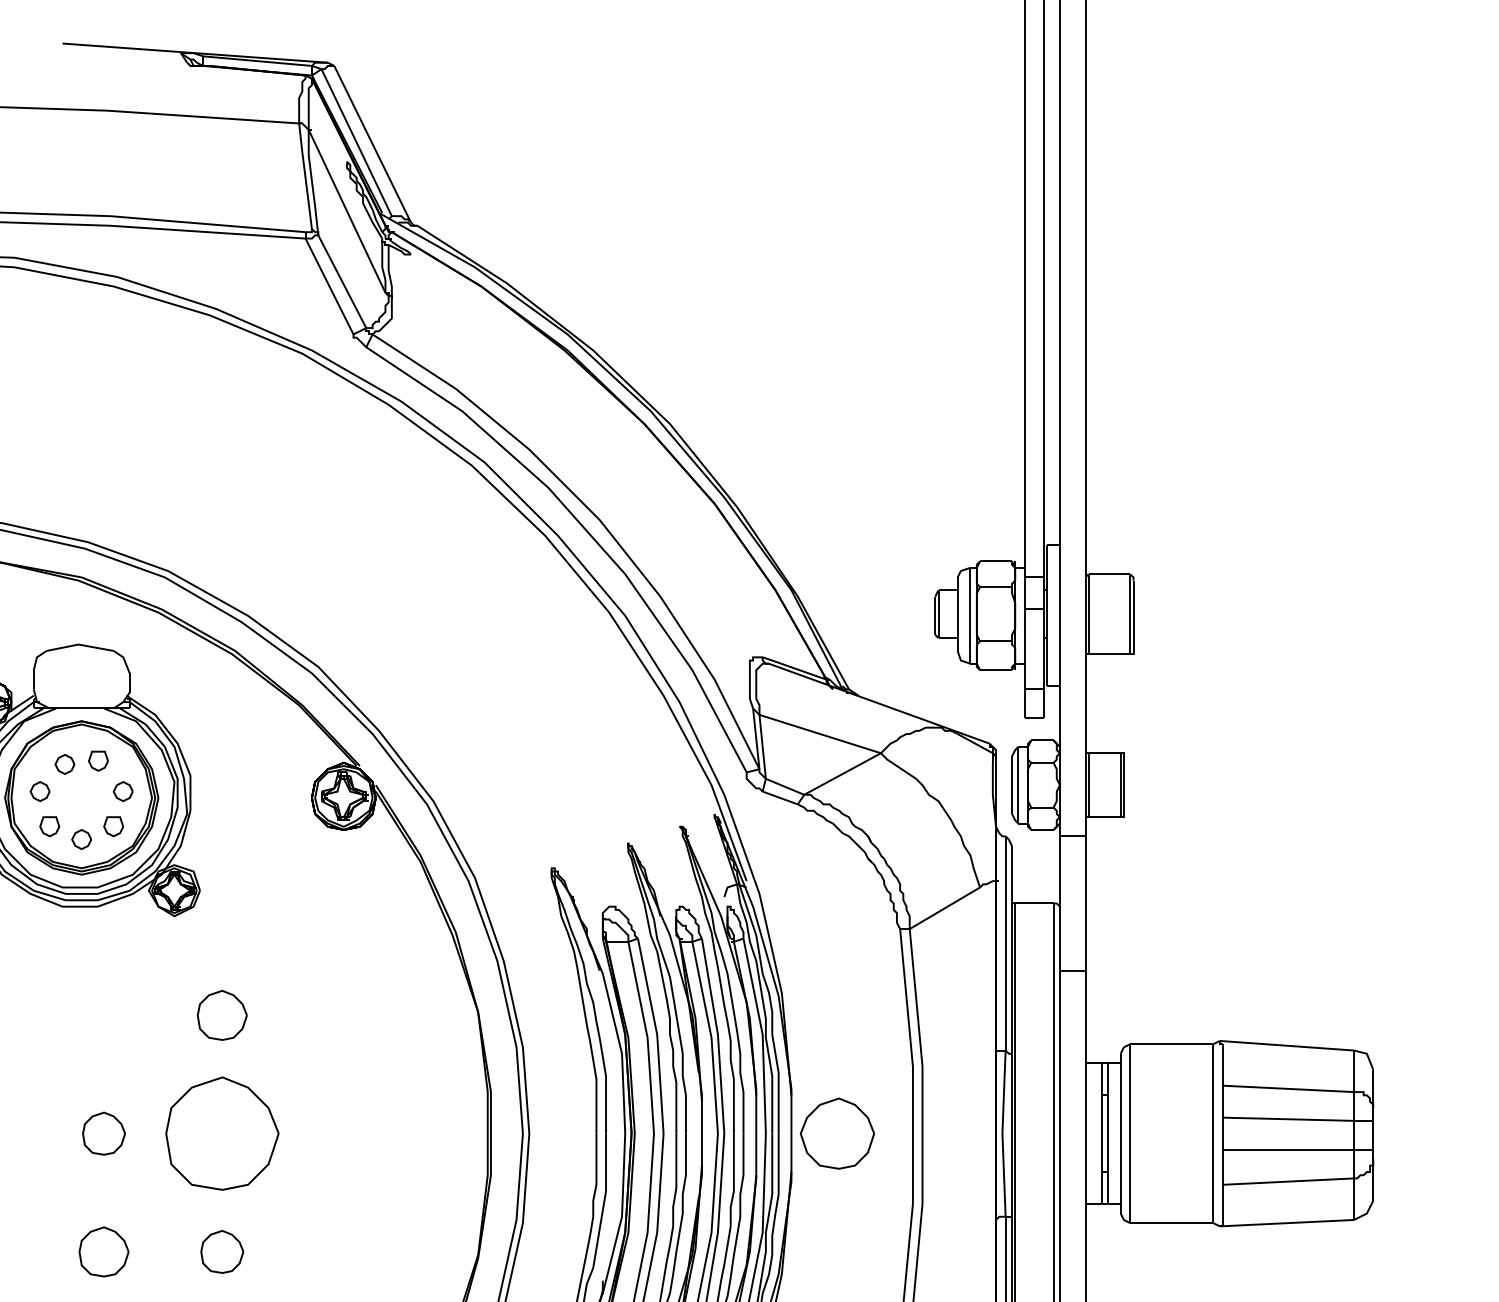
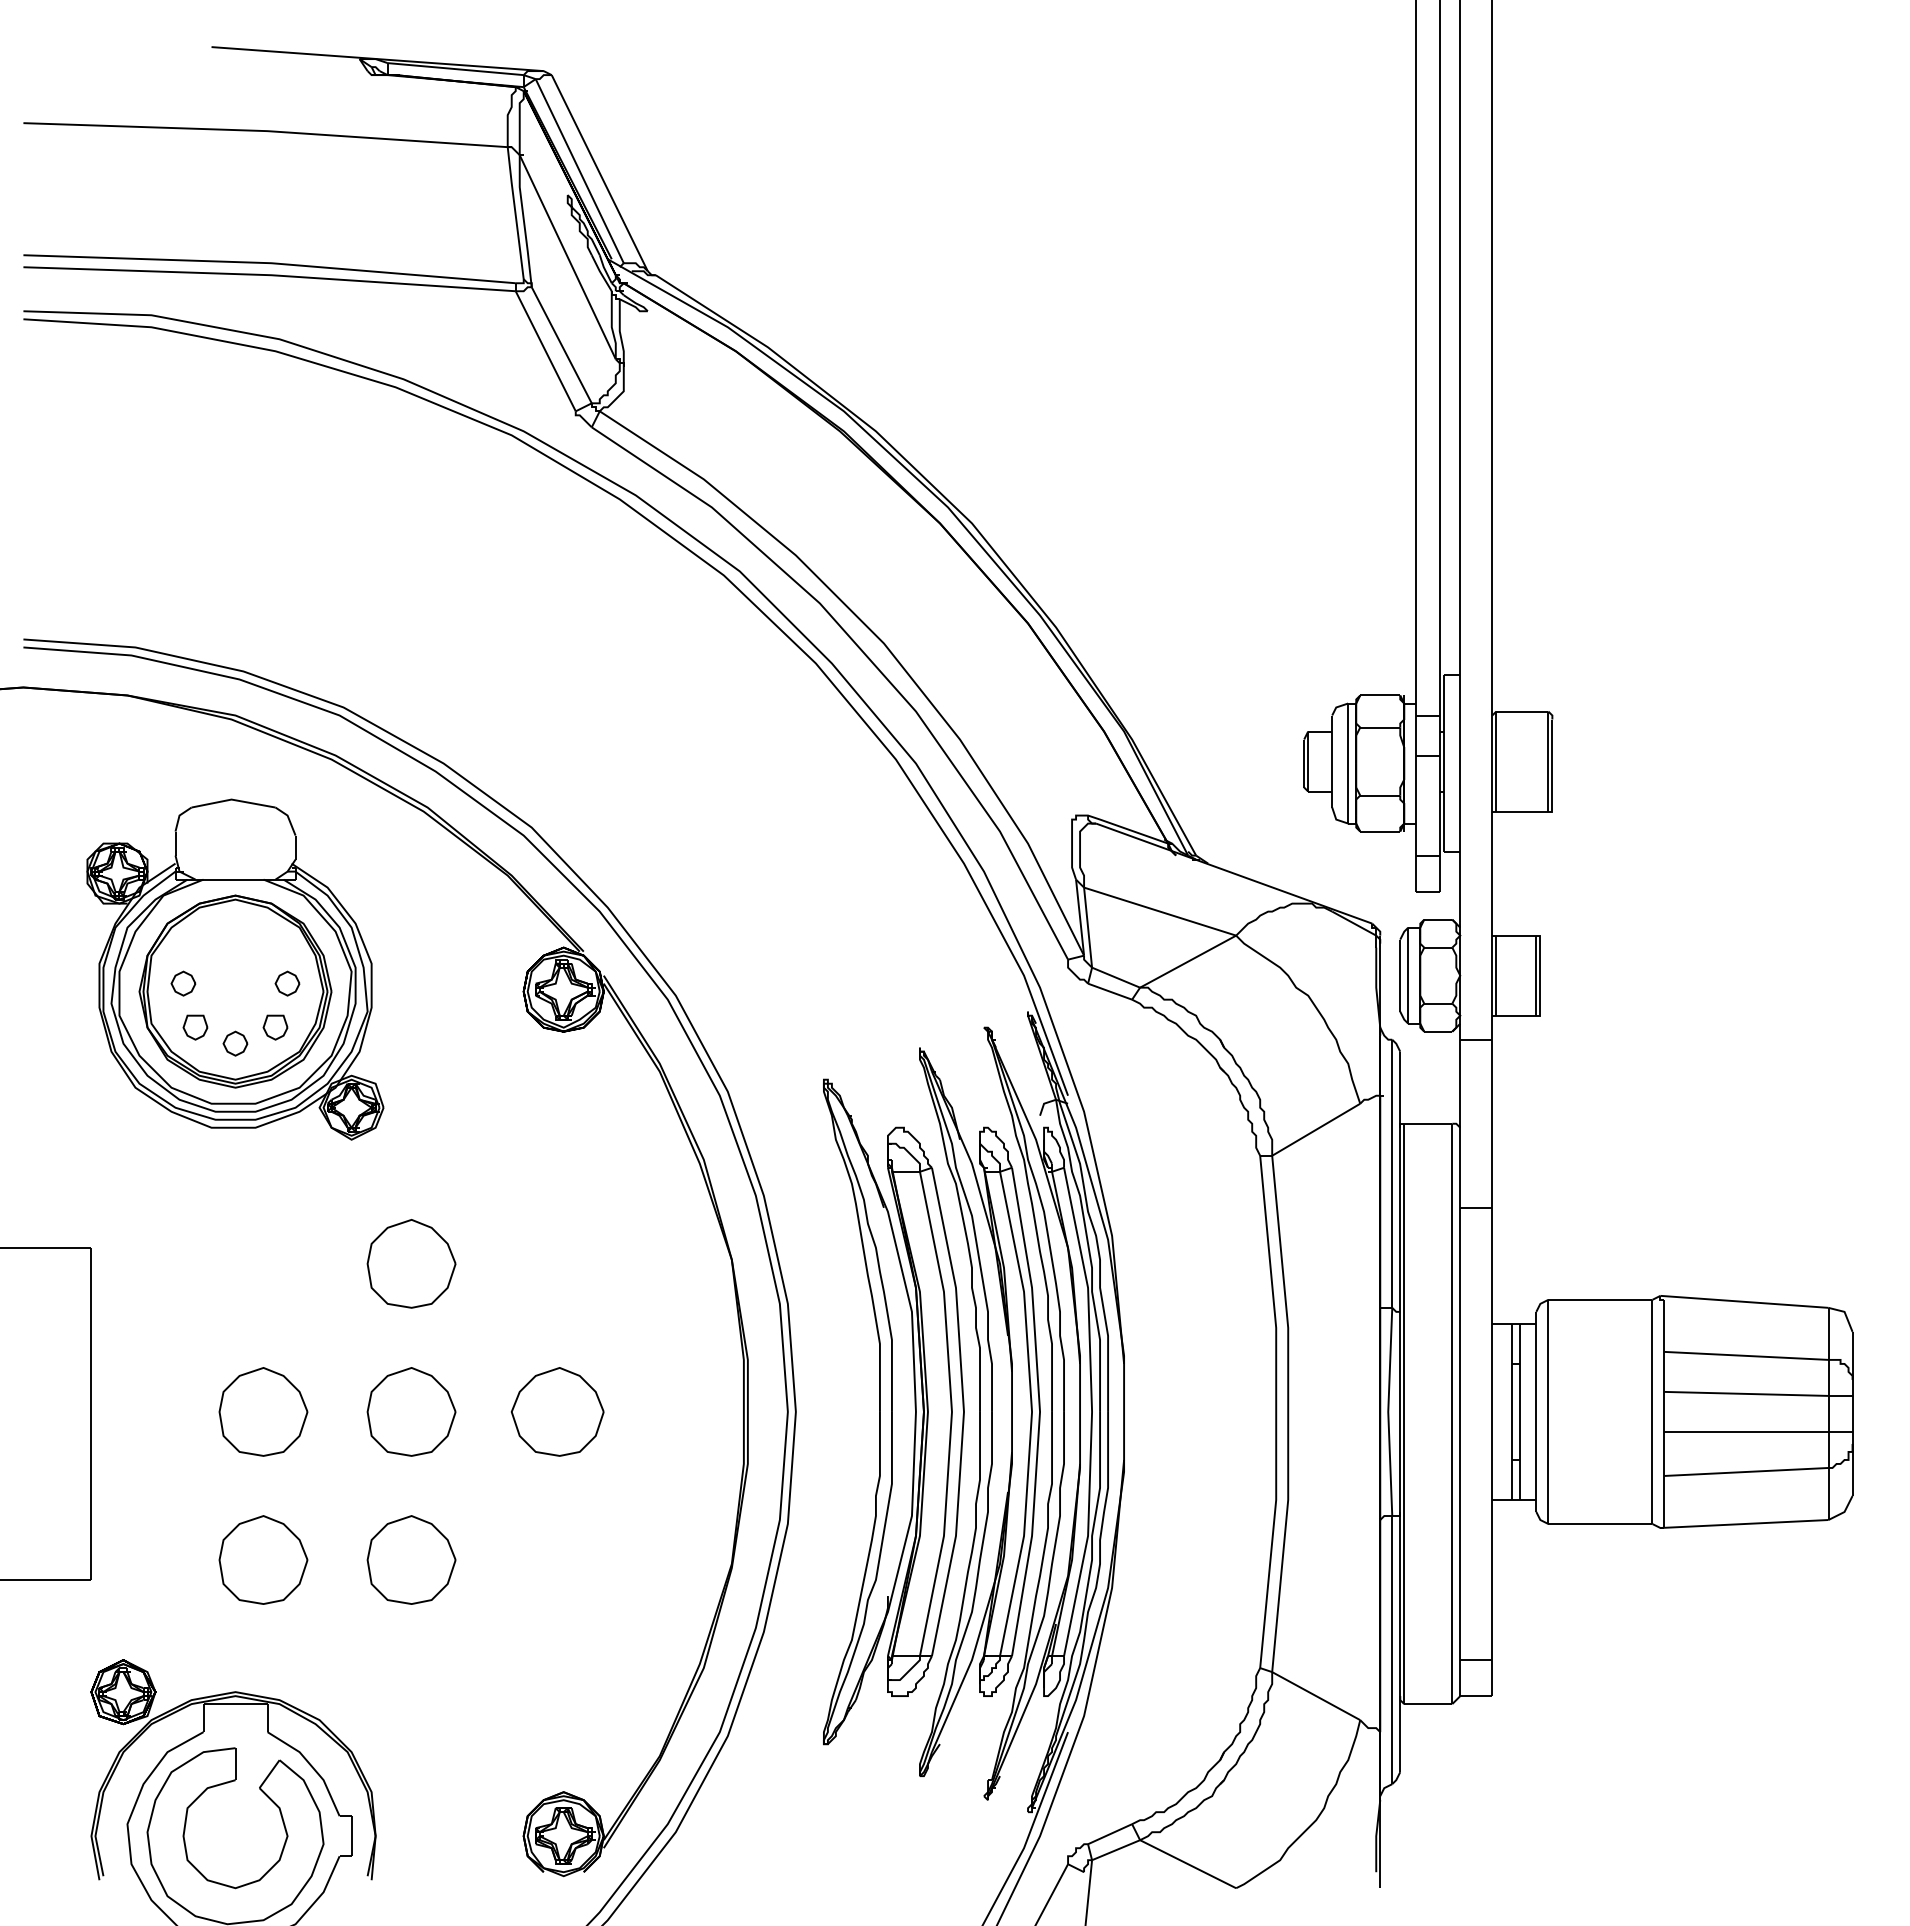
part: (98, 761) -> (256, 945), removed
part: (64, 764) -> (214, 949), removed
part: (222, 1015) -> (411, 1263), size x1.43
part: (104, 1133) -> (263, 1411), size x1.67
part: (222, 1133) -> (411, 1411), size x0.62
part: (837, 1133) -> (557, 1411), moved
part: (104, 1251) -> (263, 1559), size x1.43
part: (222, 1251) -> (411, 1559), size x1.67

